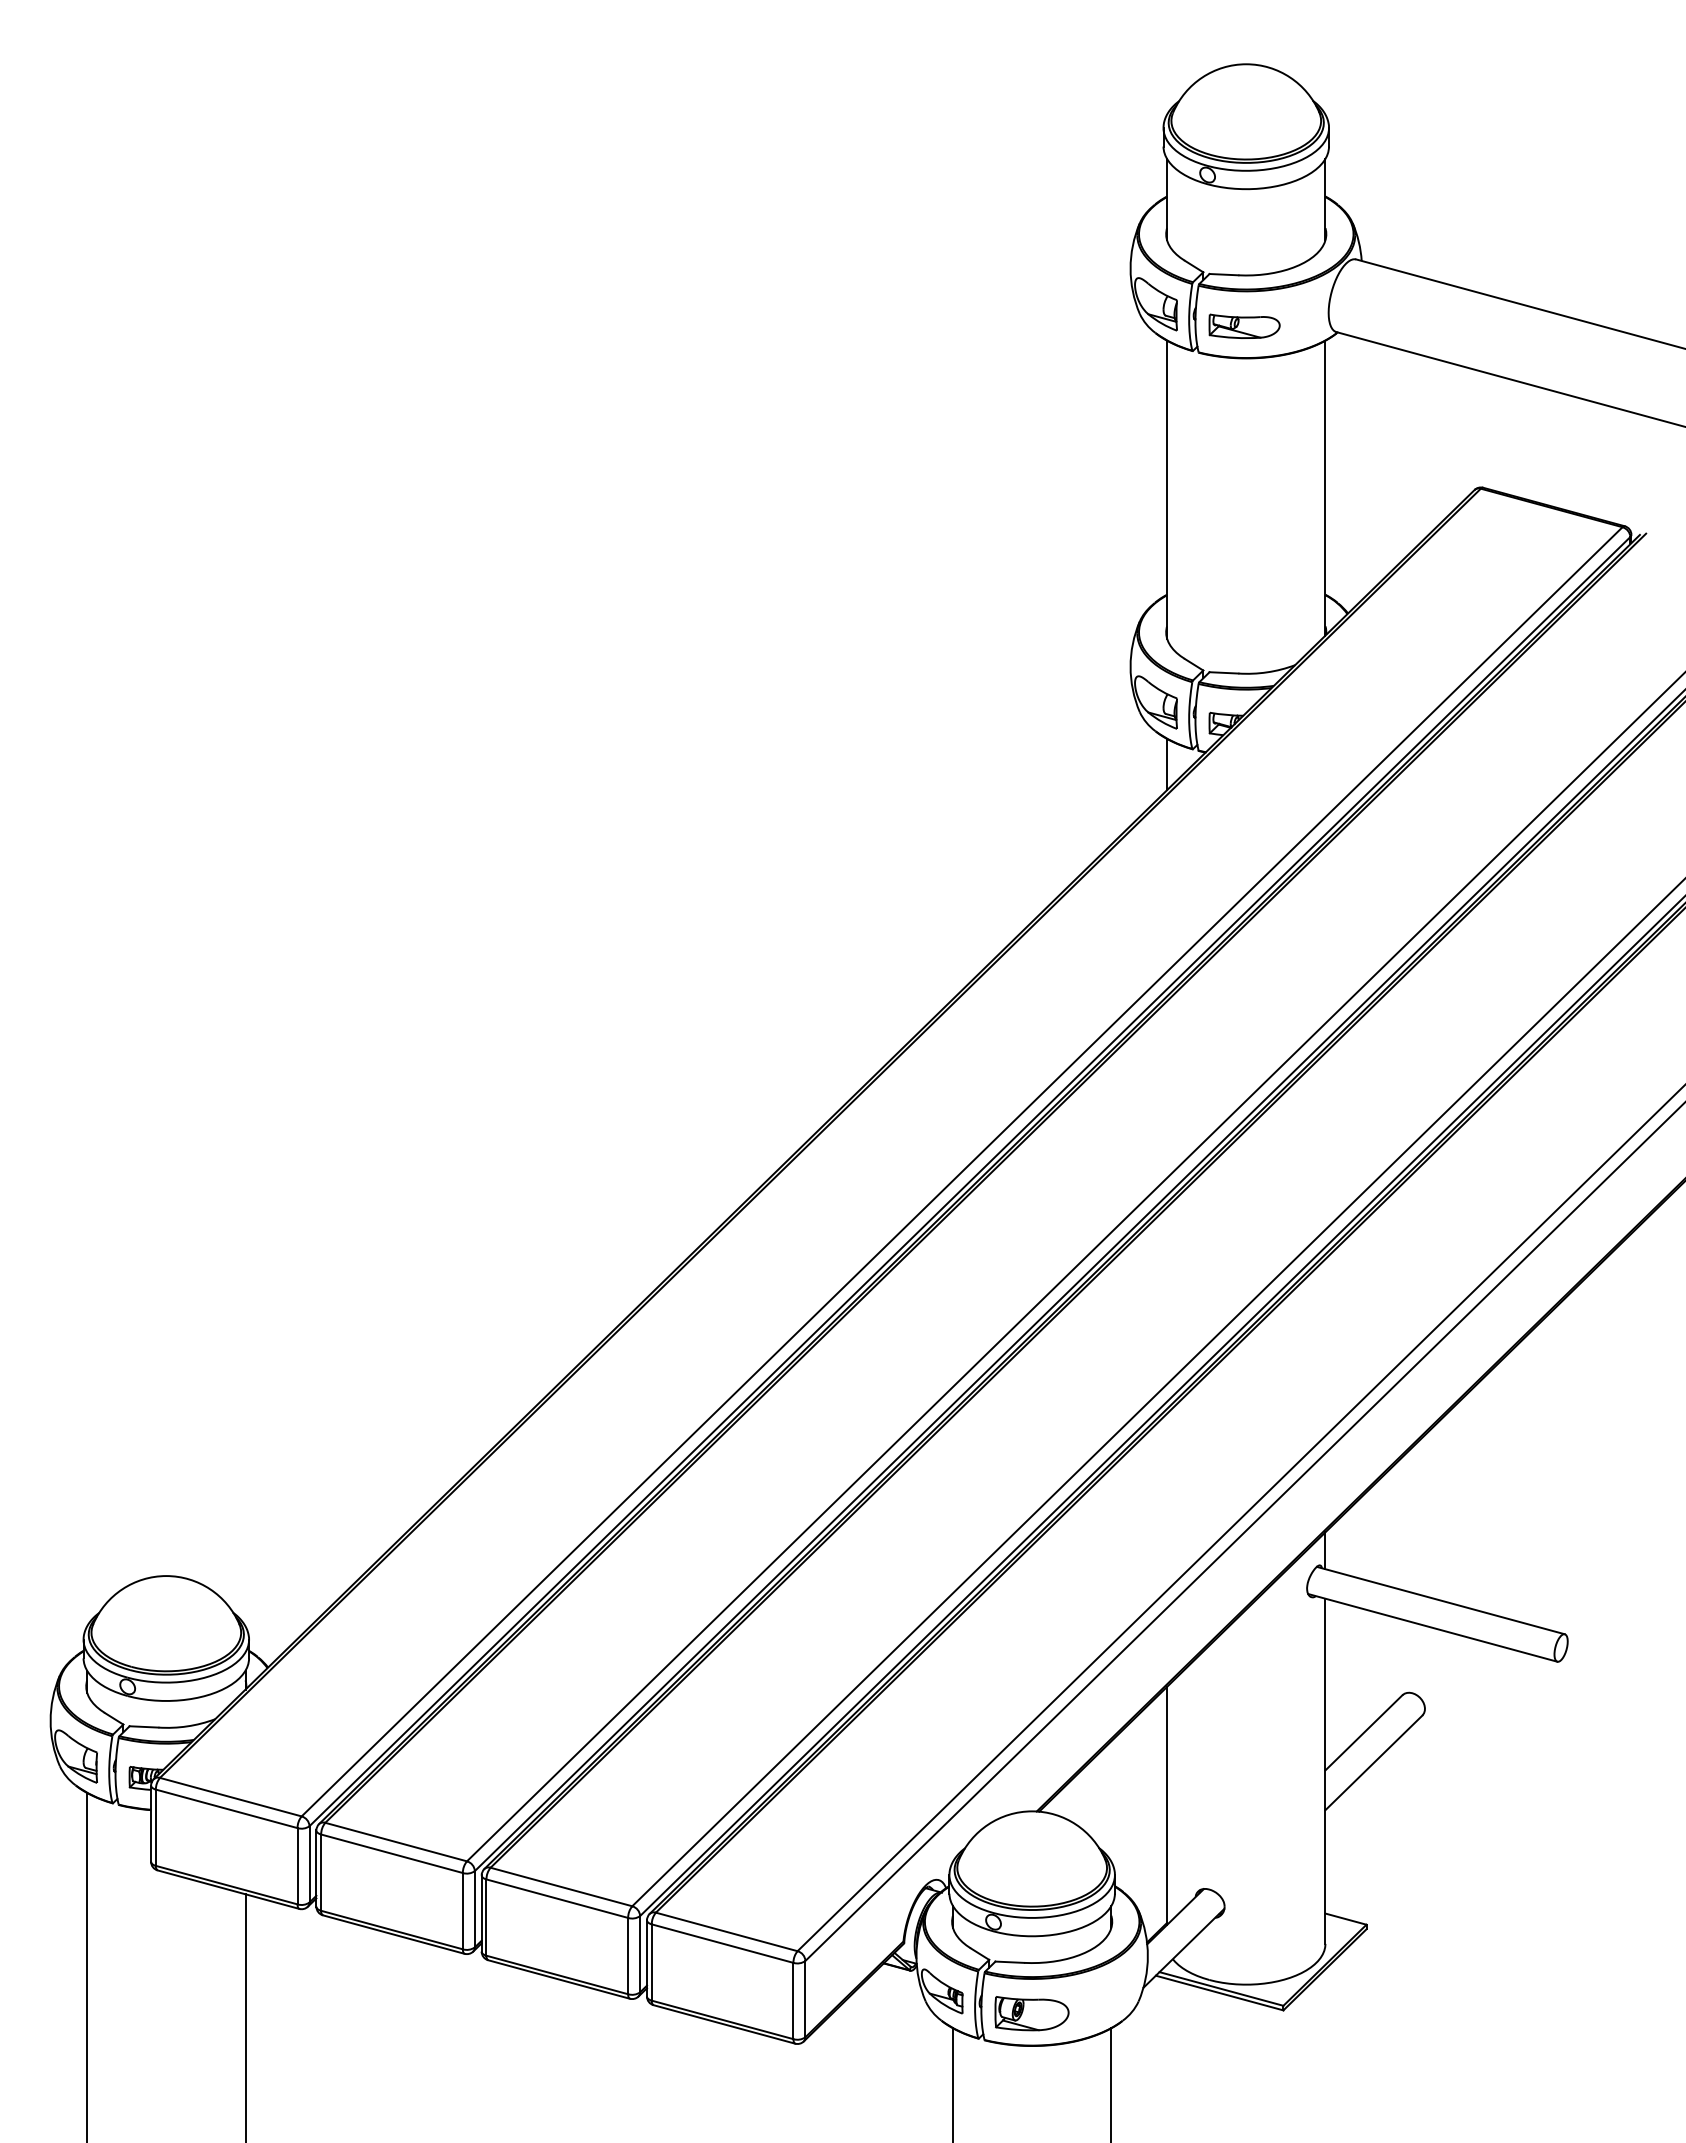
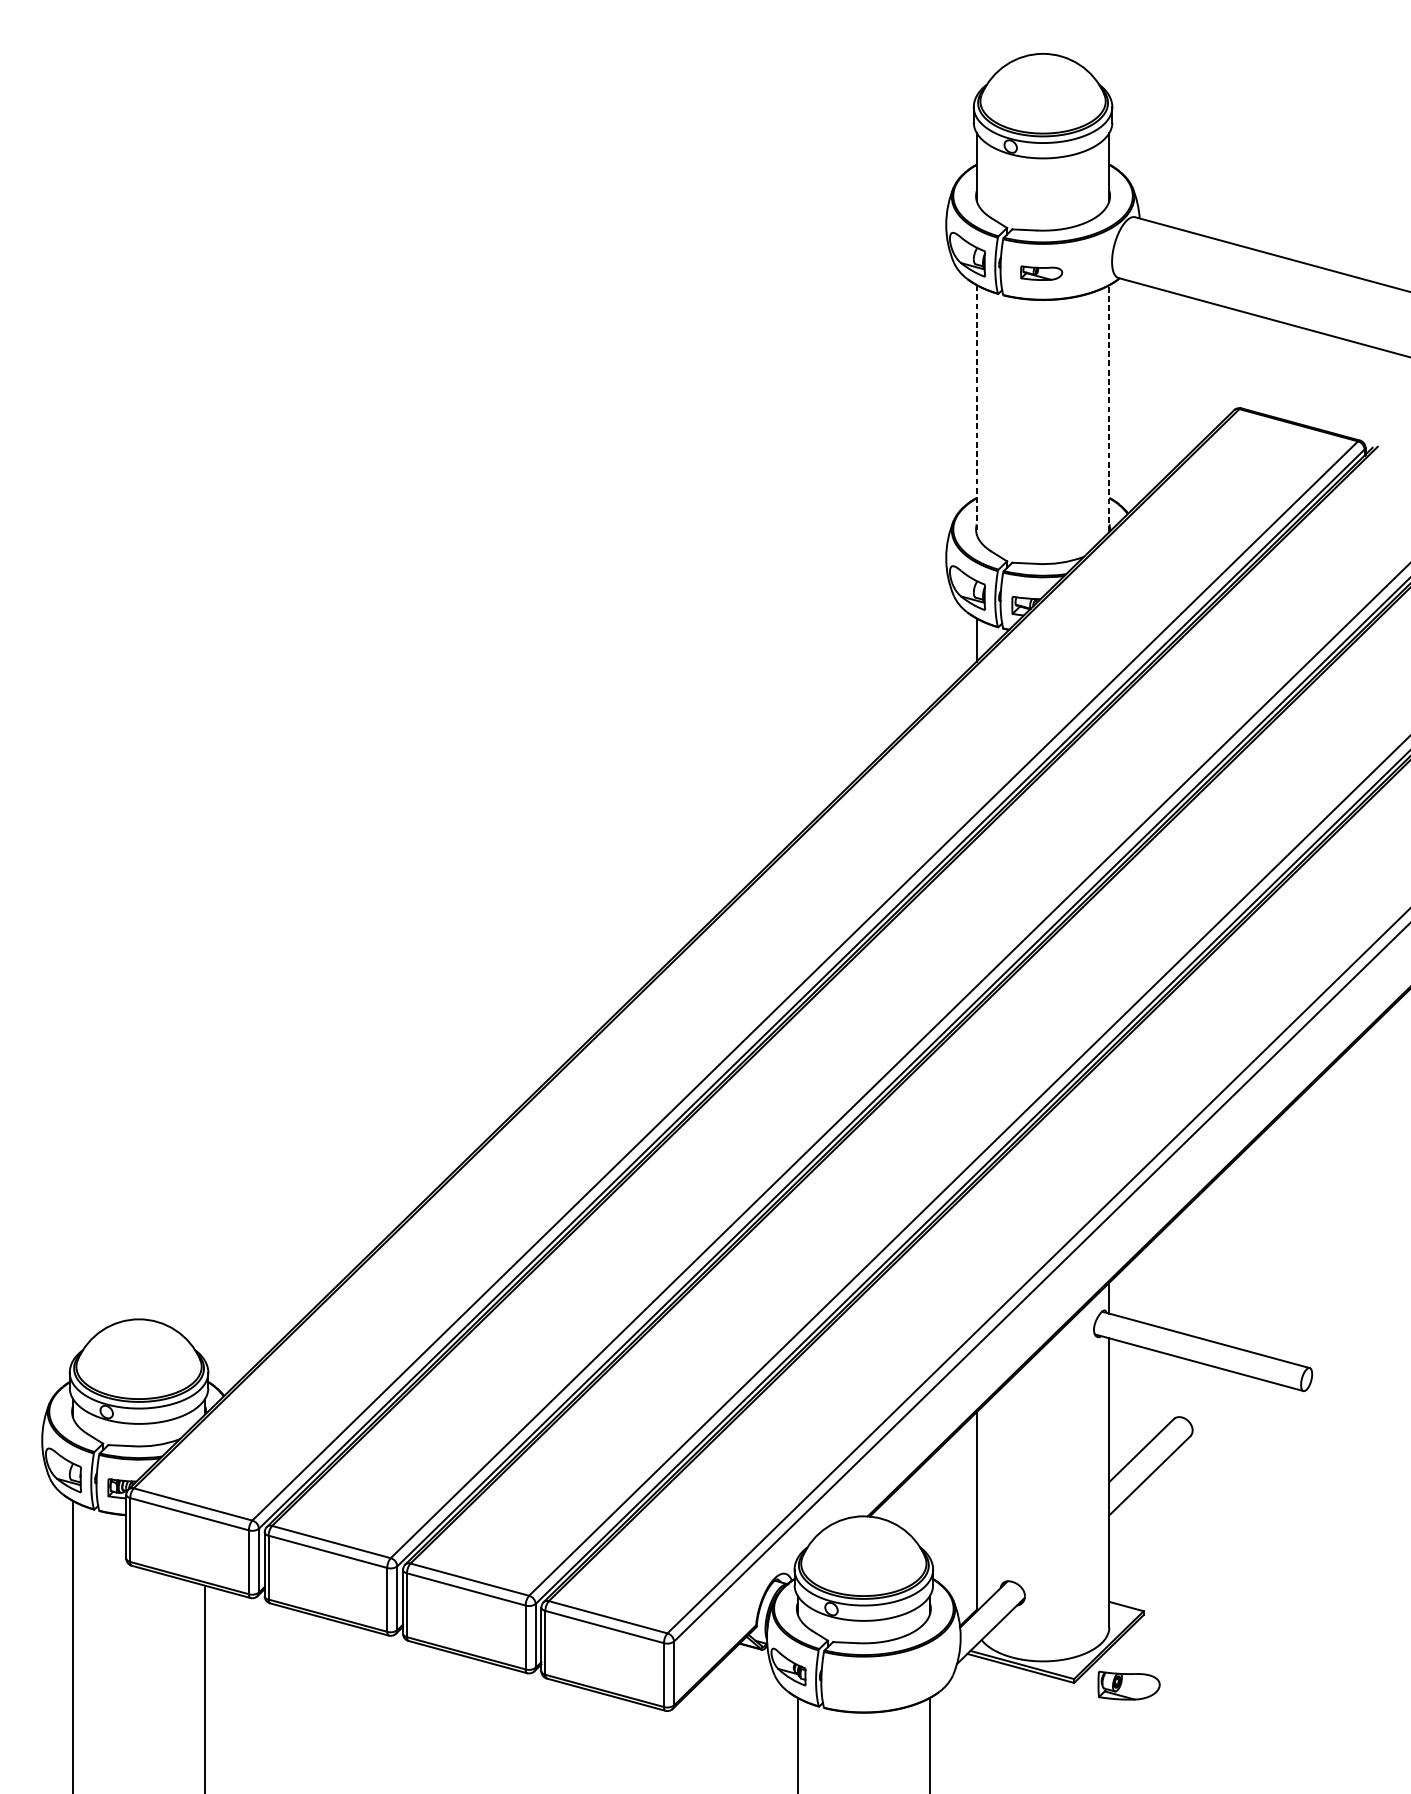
part: (1244, 325) -> (1041, 272), size x0.7
line: (1325, 487) -> (1109, 408), solid -> dashed
line: (1167, 489) -> (977, 409), solid -> dashed
part: (1031, 2013) -> (1128, 1685), moved

